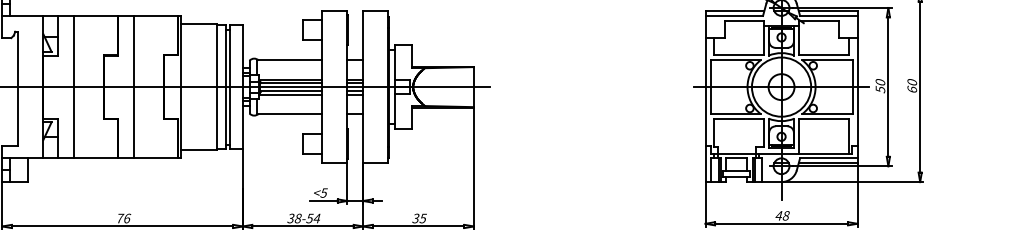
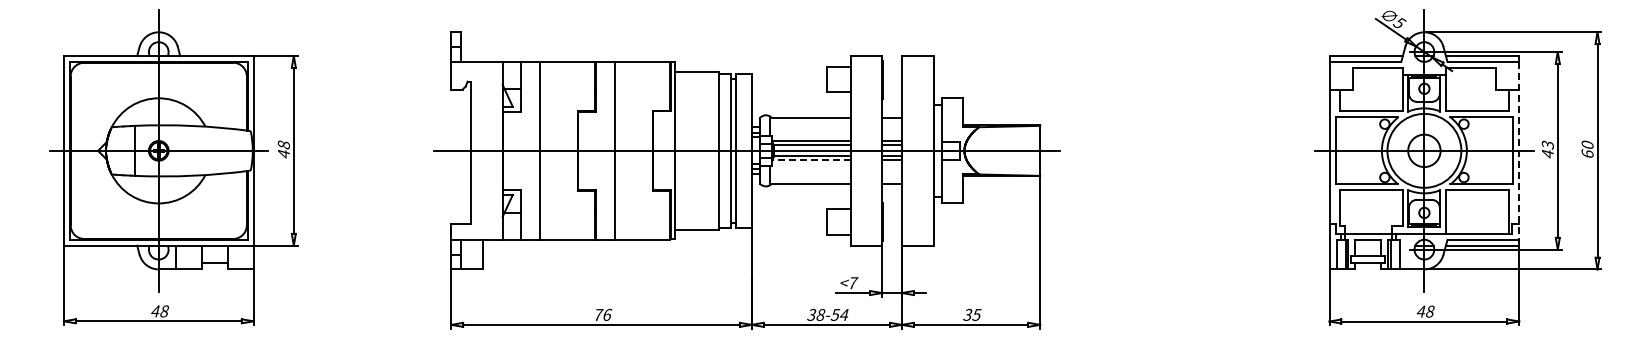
line: (857, 86) -> (1519, 150), solid -> dashed
text: (880, 86) -> (1547, 149), 50 -> 43
line: (289, 94) -> (810, 160), solid -> dashed
text: (324, 193) -> (853, 283), <5 -> <7

